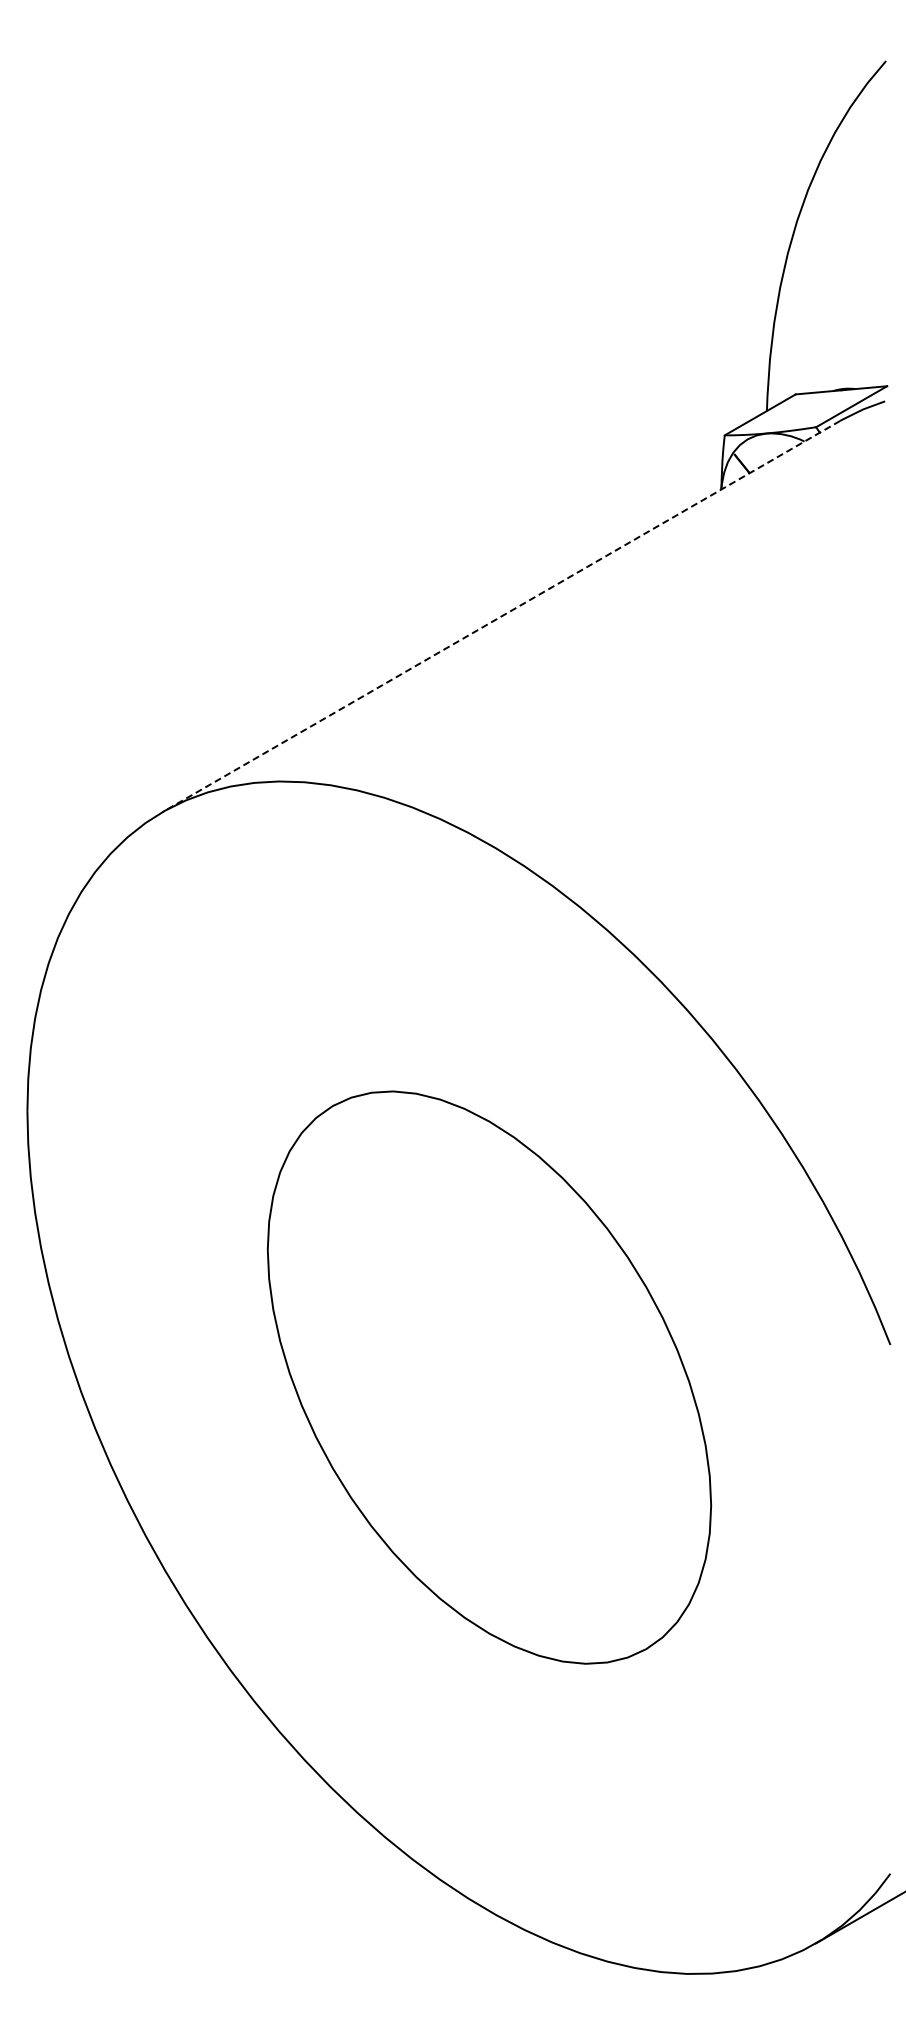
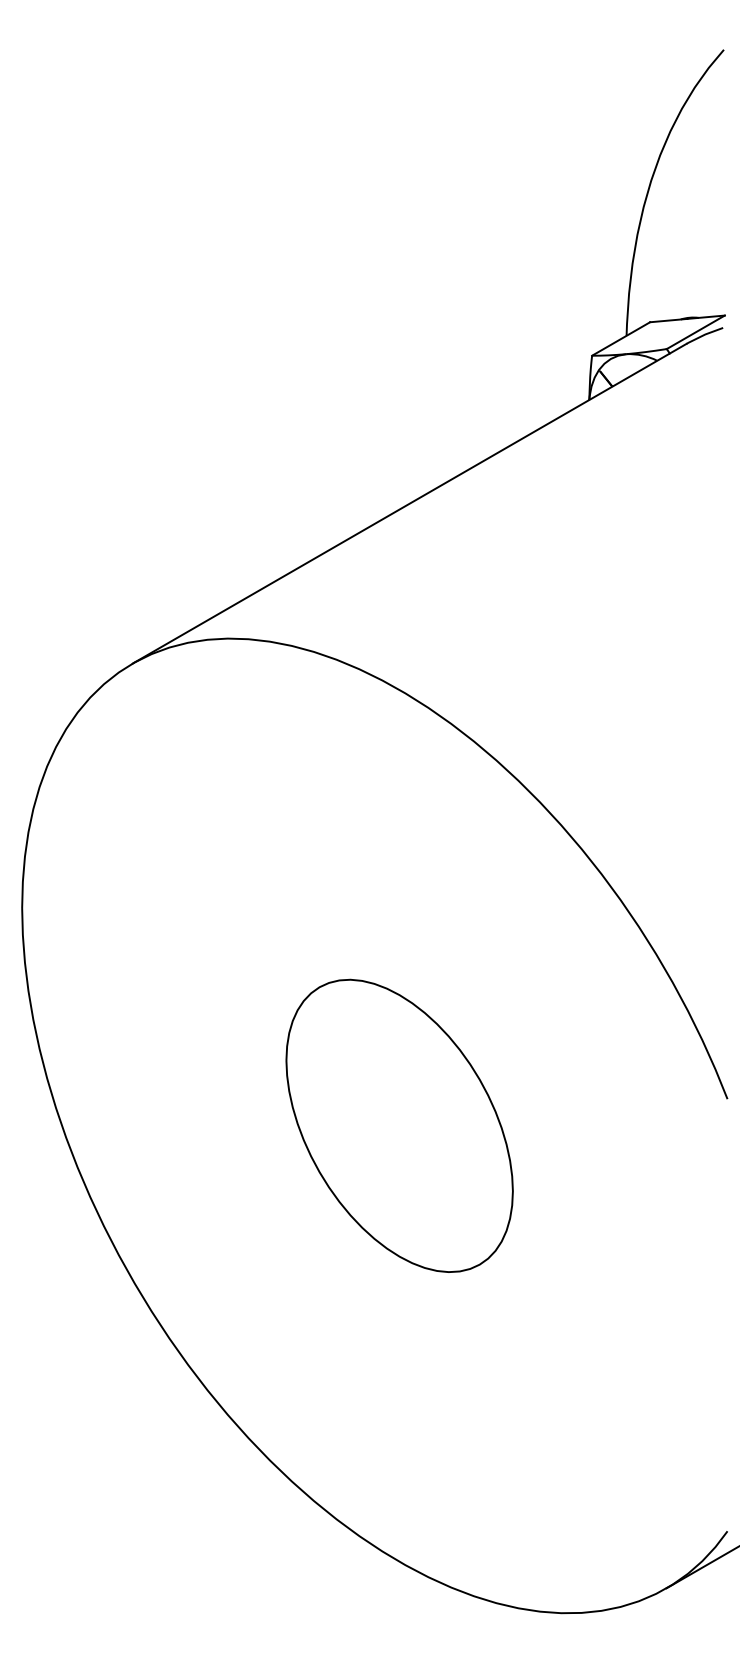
line: (501, 616) -> (409, 503), dashed -> solid
part: (488, 1377) -> (399, 1125), size x0.62

